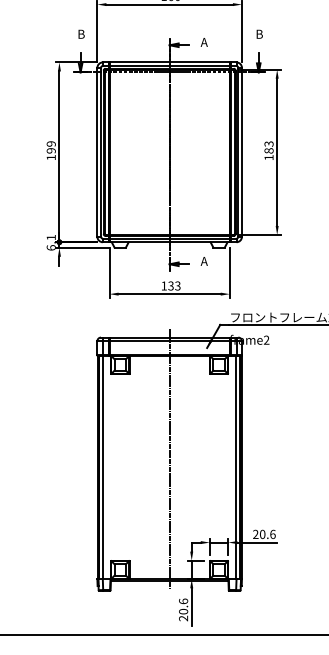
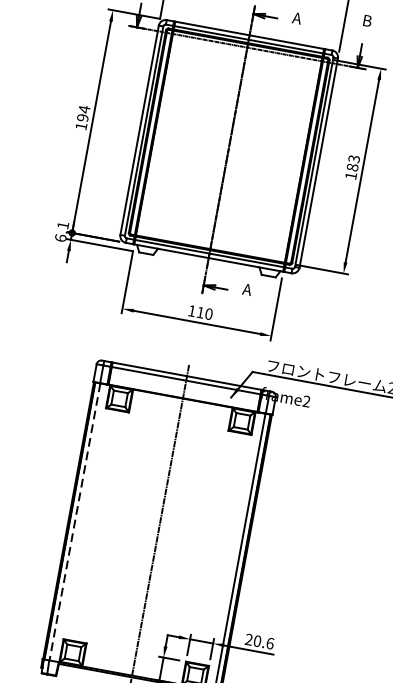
text: (50, 143) -> (83, 108), 199 -> 194
text: (174, 285) -> (204, 312), 133 -> 110
line: (103, 467) -> (75, 522), solid -> dashed

